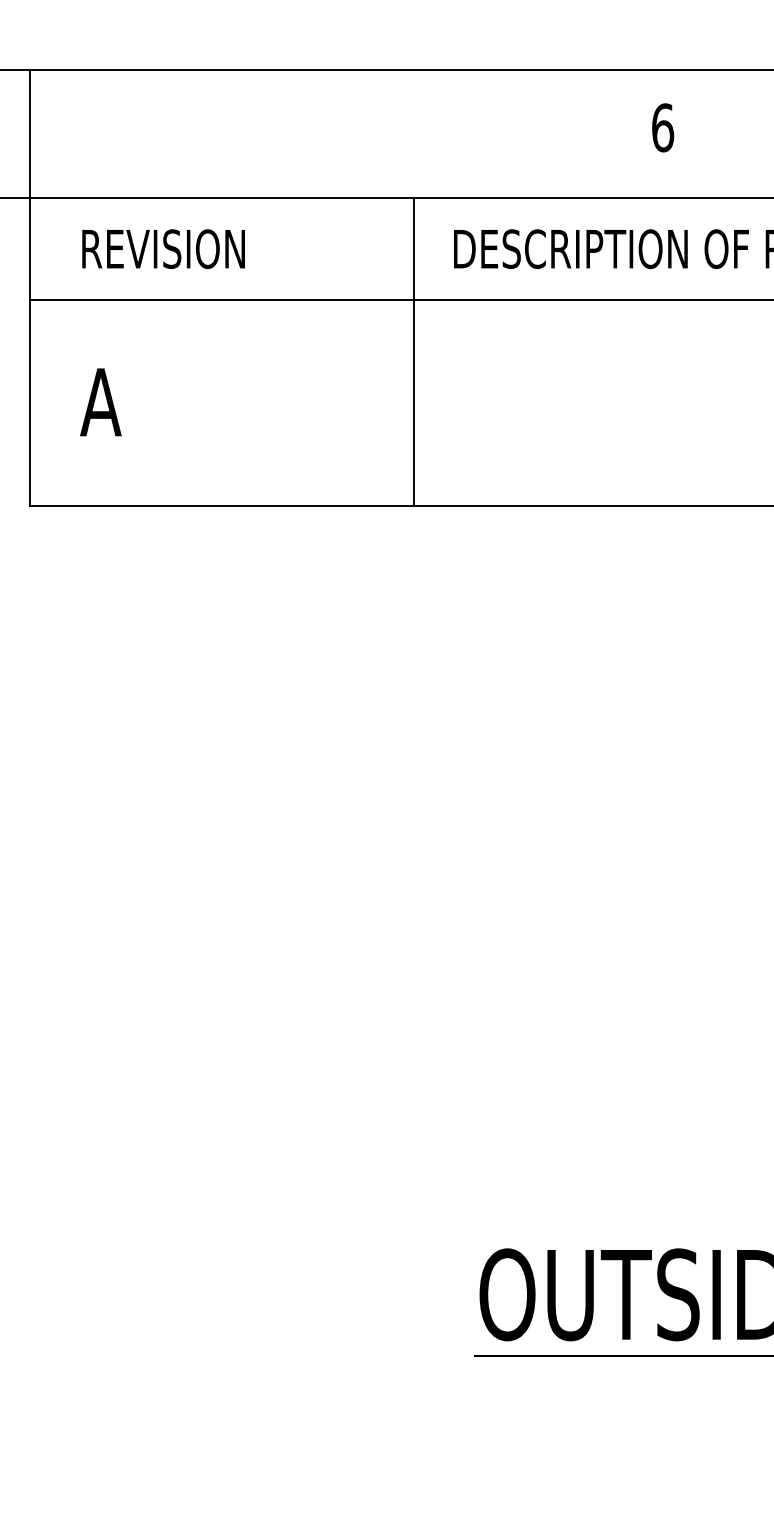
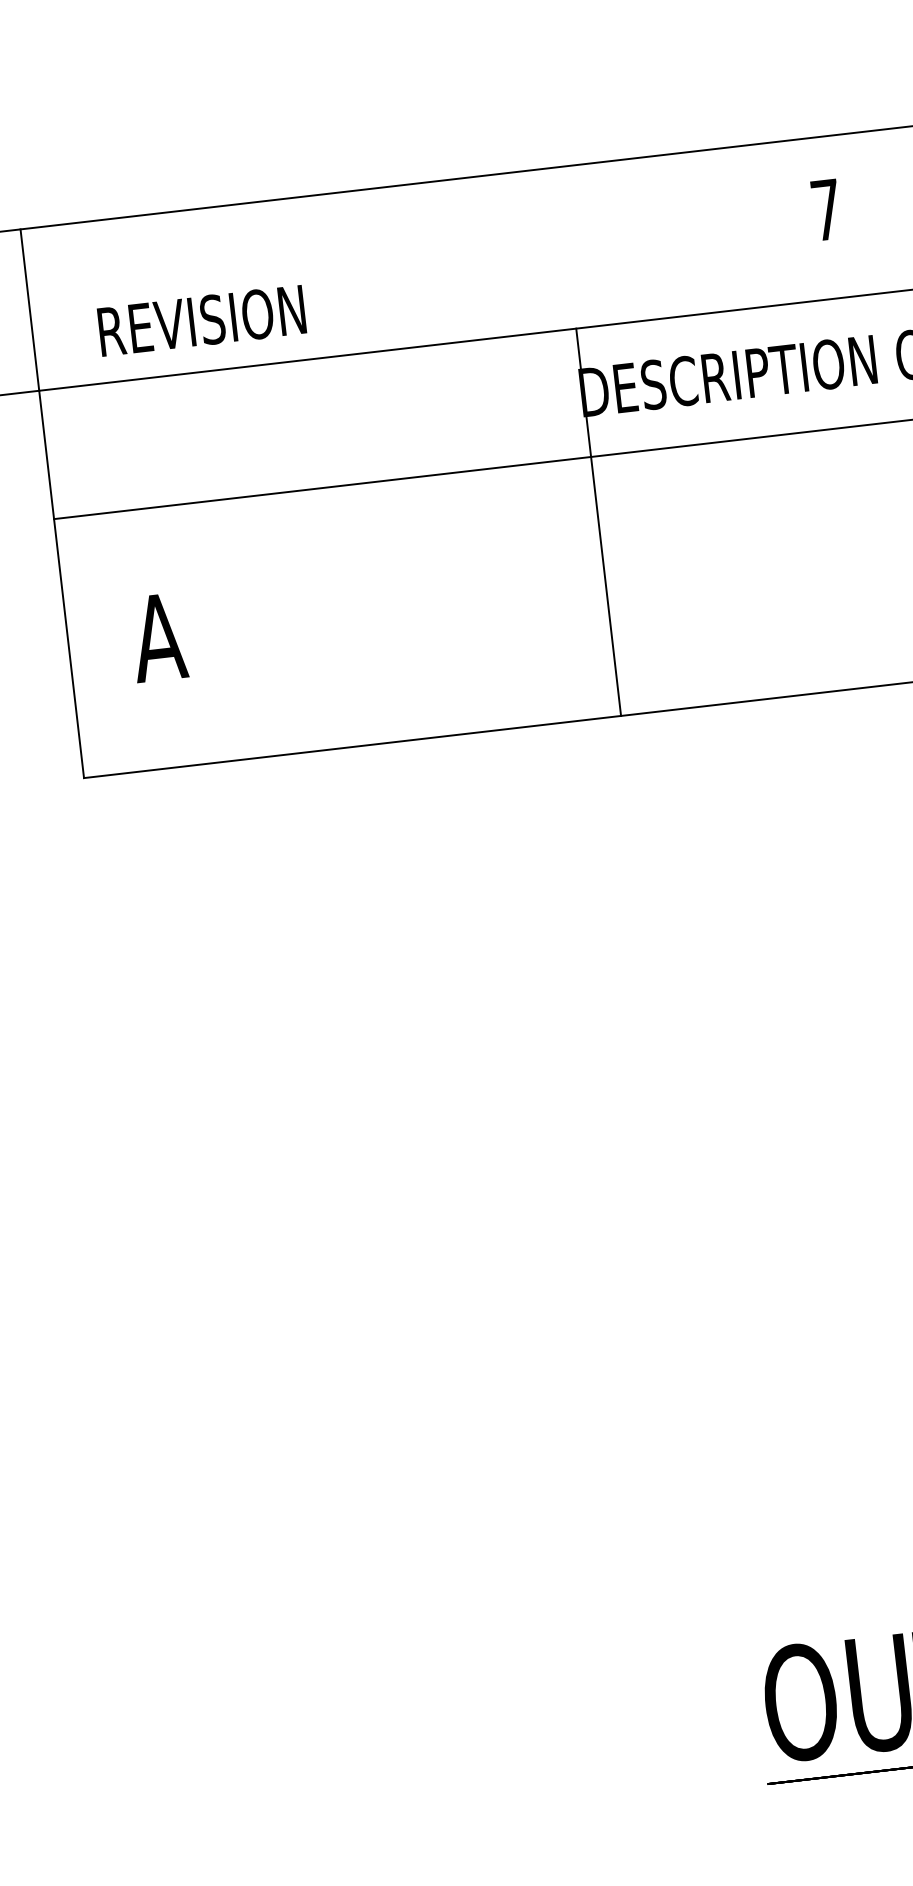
text: (663, 127) -> (827, 209), 6 -> 7
text: (163, 248) -> (201, 320), moved
line: (414, 351) -> (599, 521), moved

